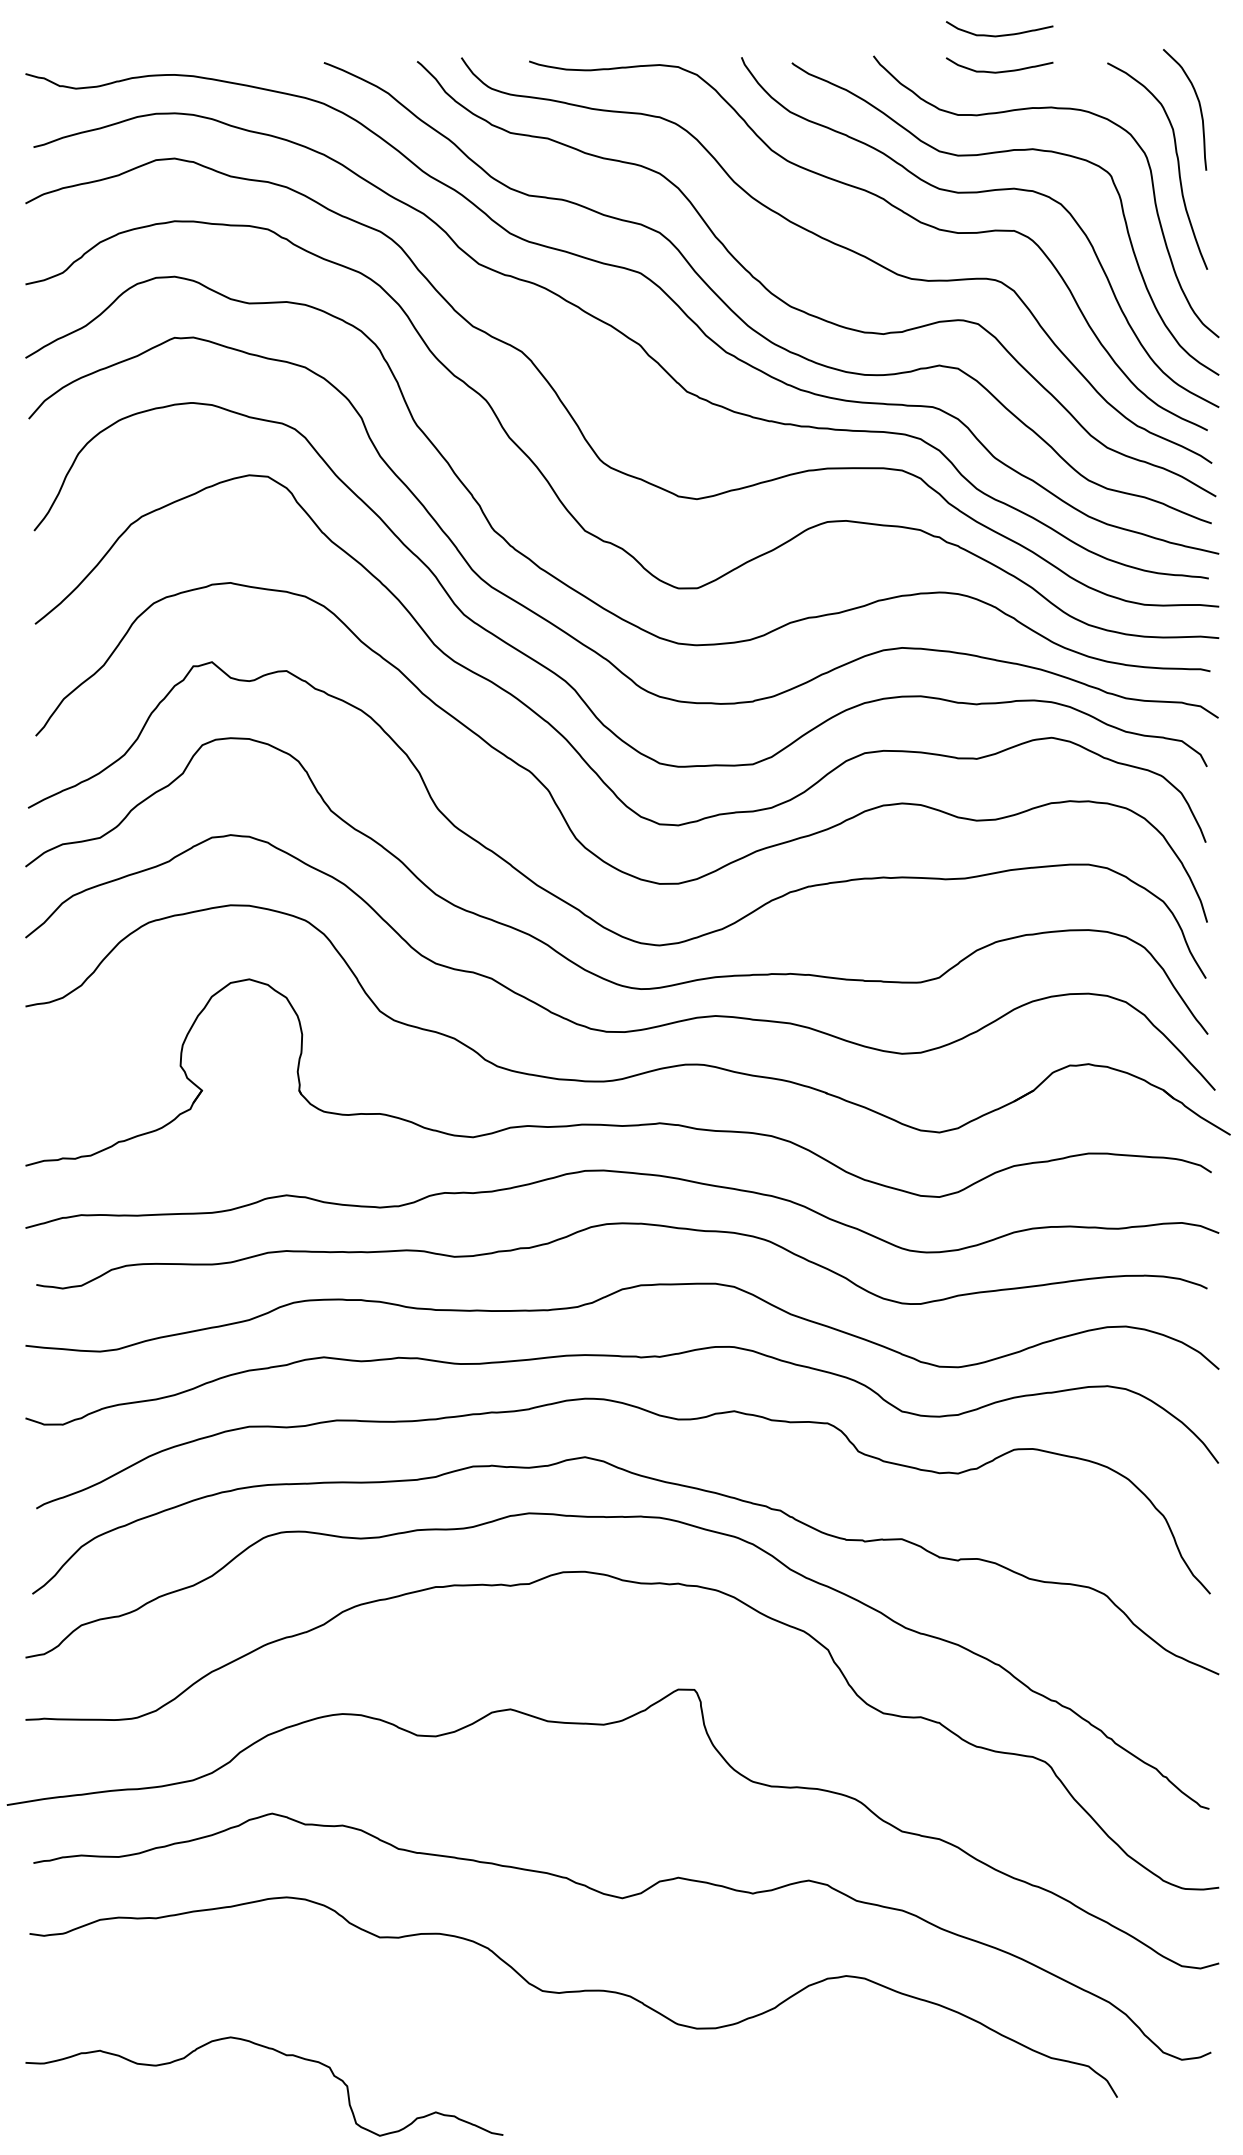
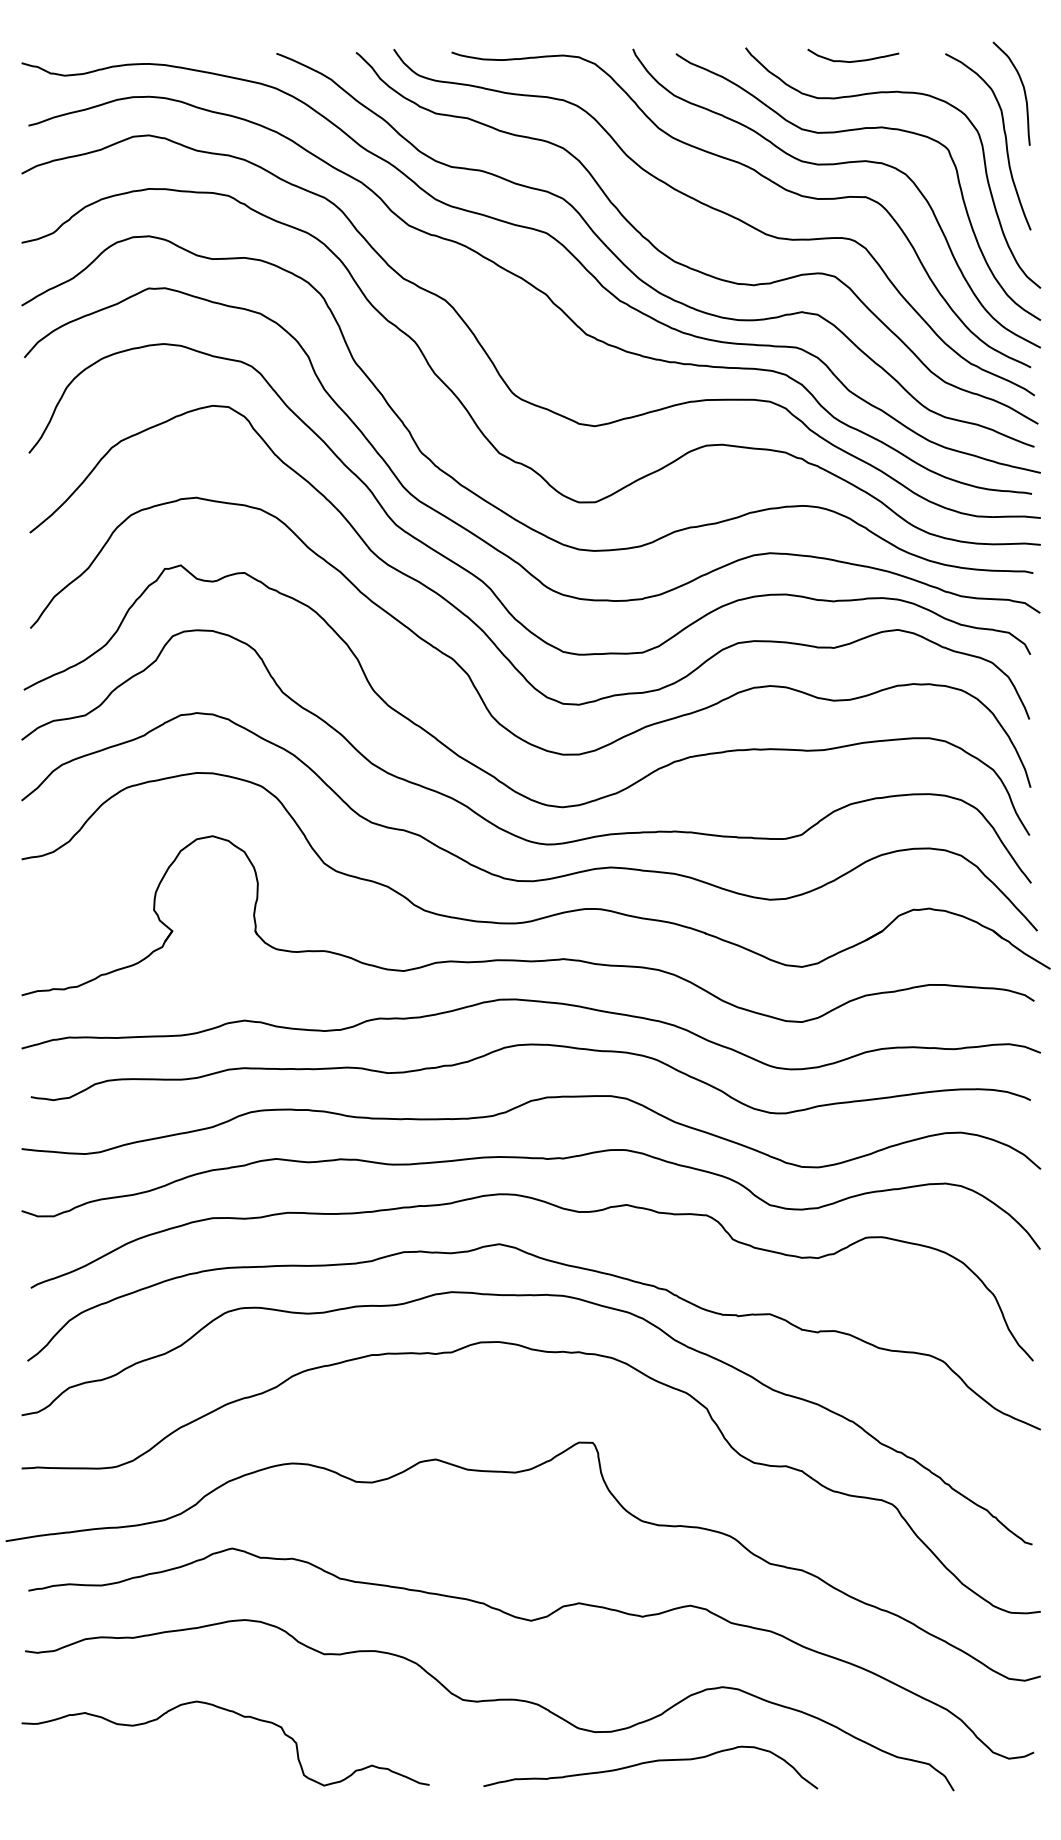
curve: (999, 34) -> (853, 29), removed
curve: (279, 2053) -> (238, 1715), moved
curve: (759, 2065) -> (648, 1763), added

